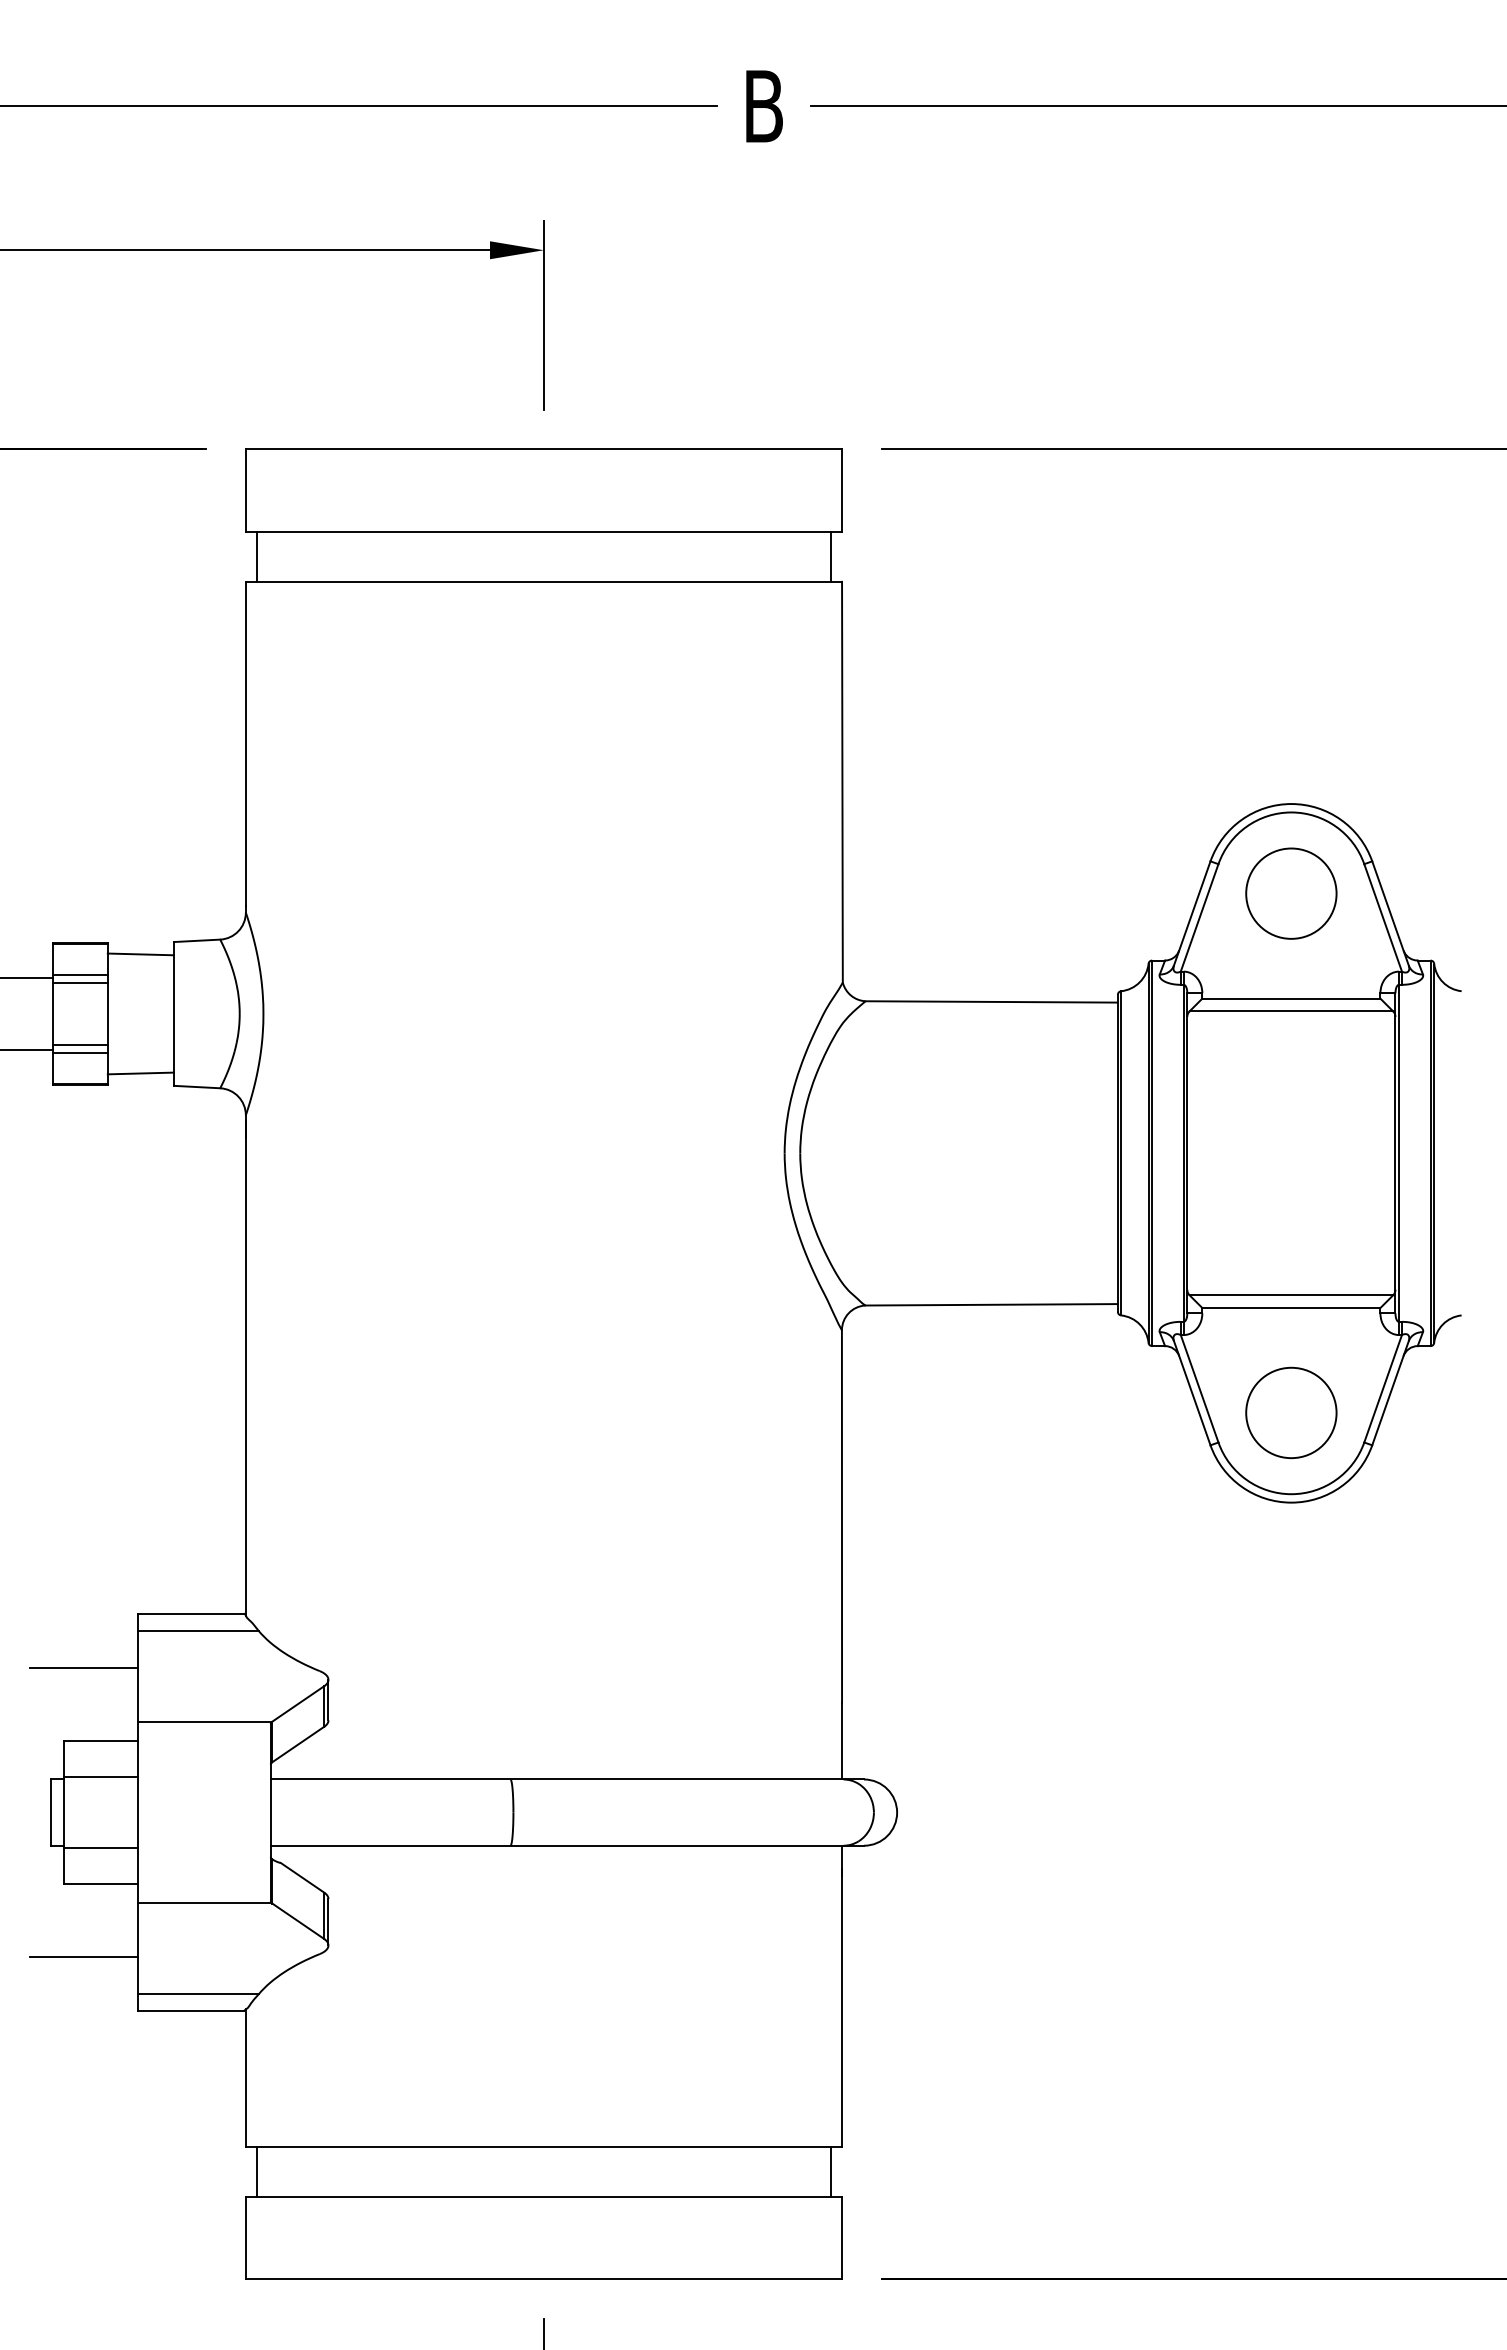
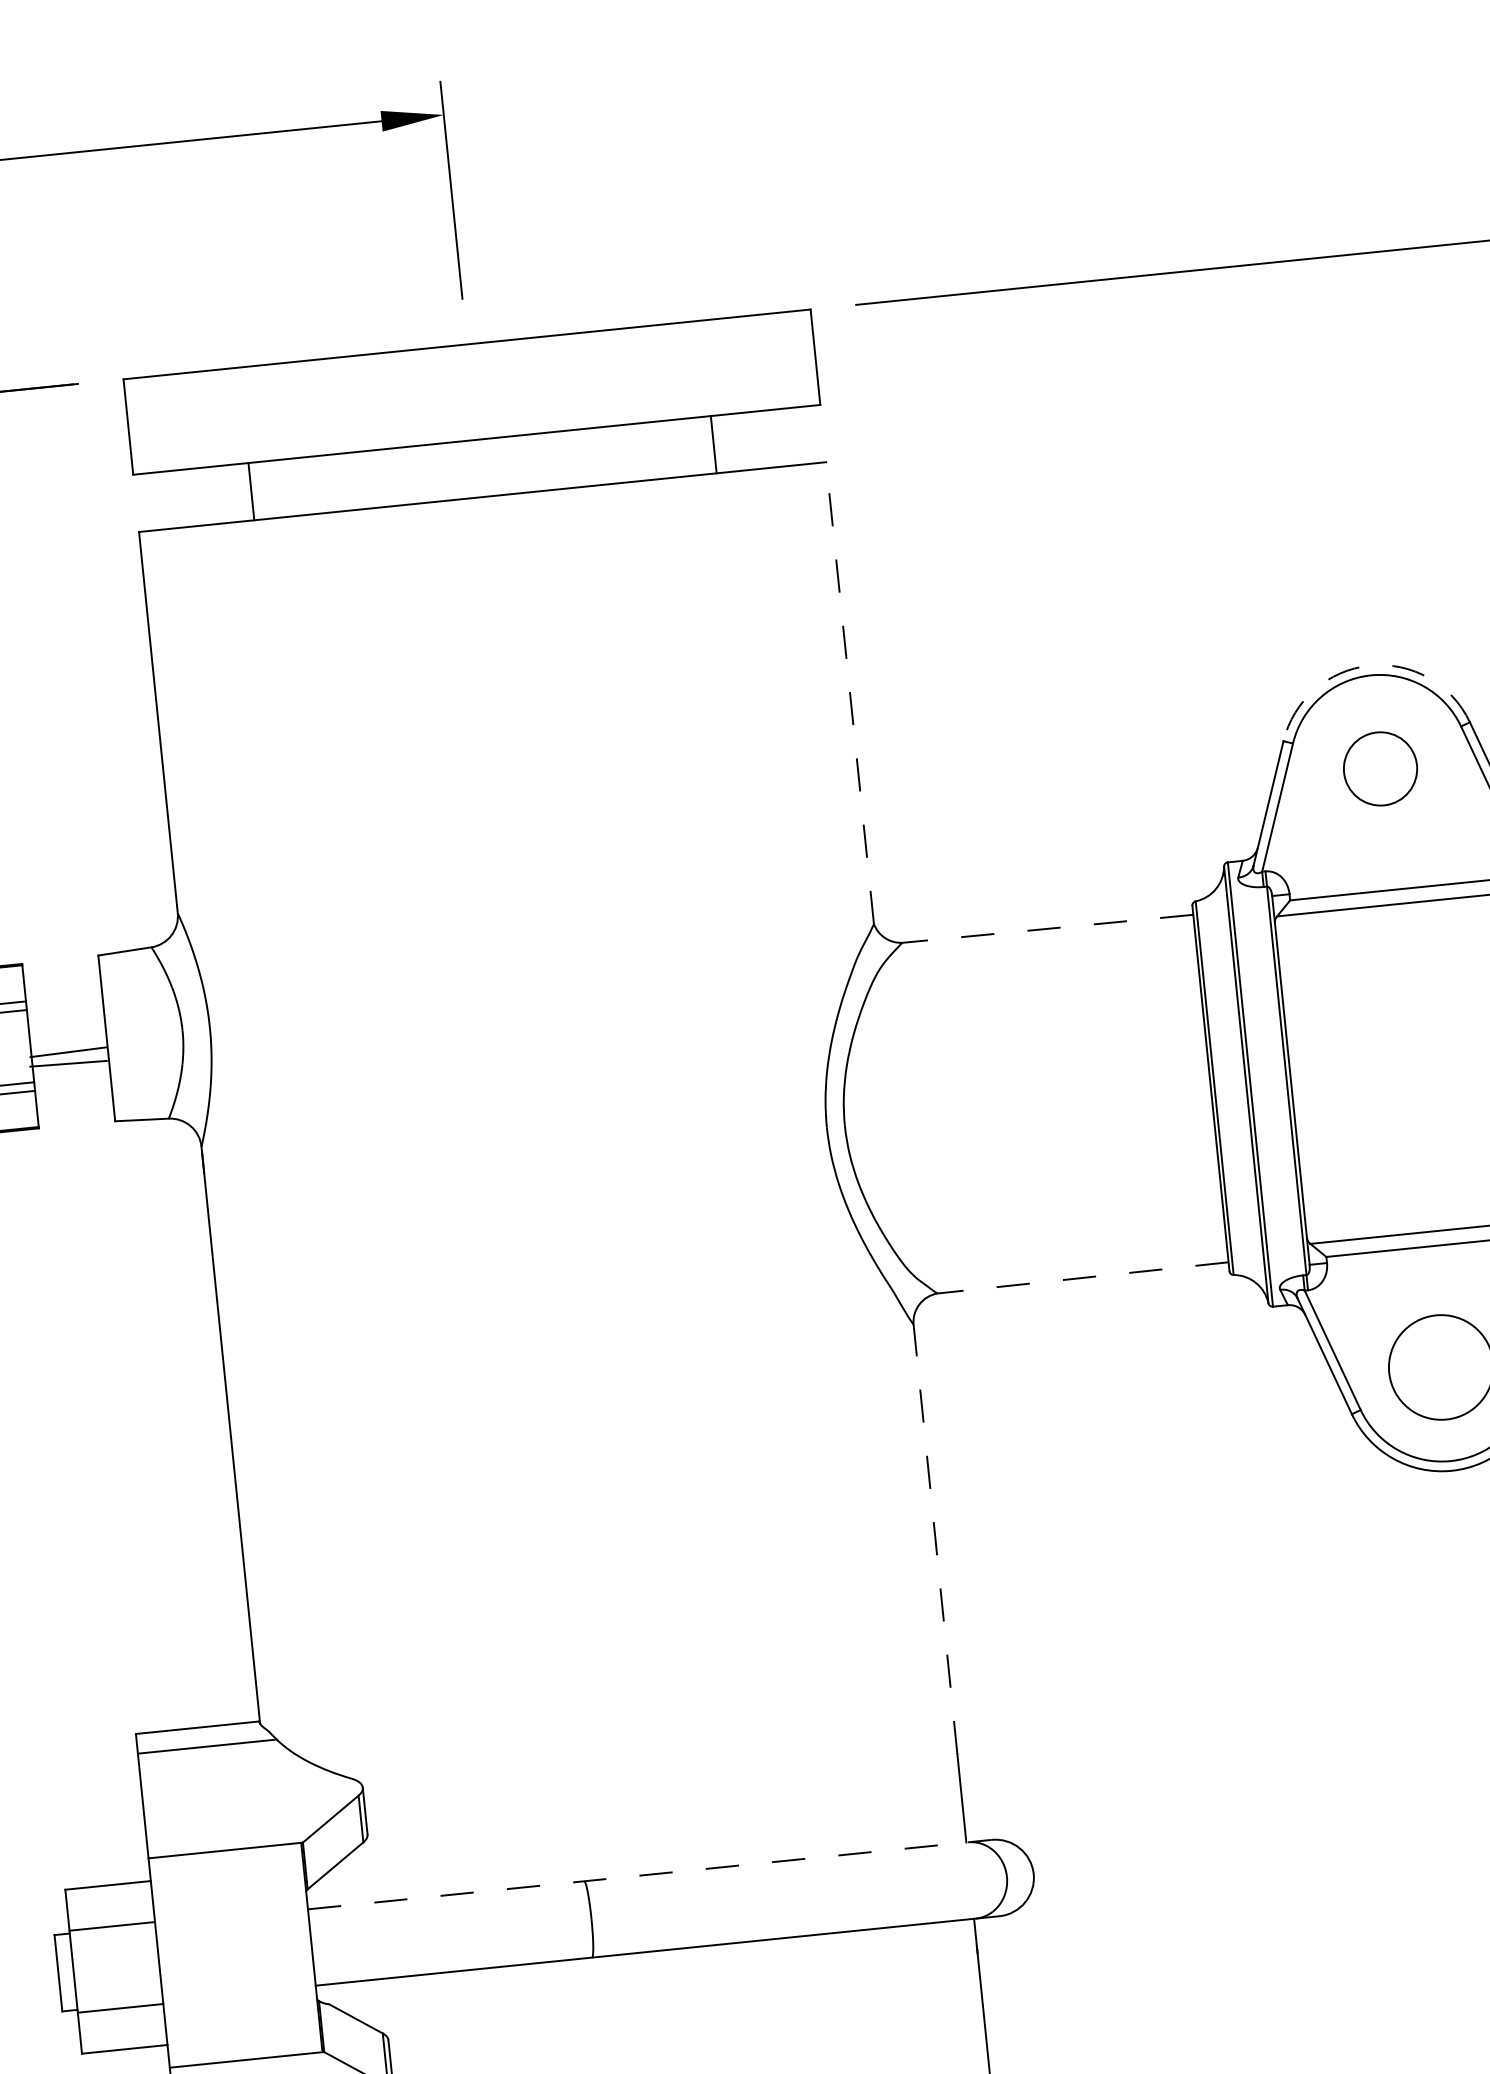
line: (256, 556) -> (250, 491), moved
line: (831, 556) -> (714, 444), moved
line: (842, 781) -> (850, 692), solid -> dashed
arc: (1291, 804) -> (1370, 666), solid -> dashed
circle: (1291, 893) -> (1380, 768), size x0.7
line: (140, 954) -> (68, 1063), moved
line: (991, 1001) -> (1047, 928), solid -> dashed
line: (140, 1073) -> (68, 1052), moved
line: (991, 1304) -> (1082, 1277), solid -> dashed
line: (841, 1516) -> (934, 1539), solid -> dashed
line: (84, 1667) -> (80, 1802), removed
line: (567, 1779) -> (649, 1874), solid -> dashed

